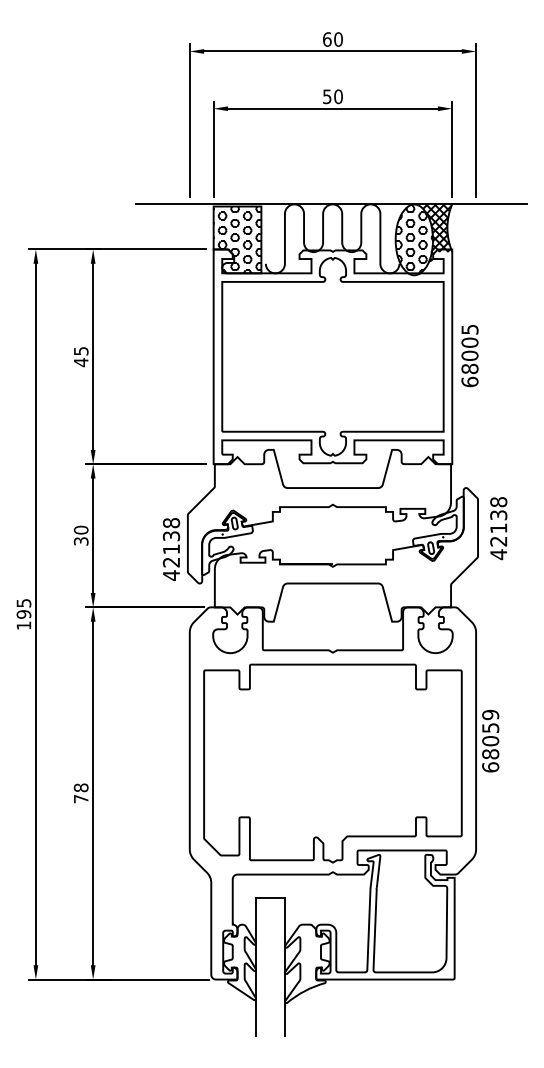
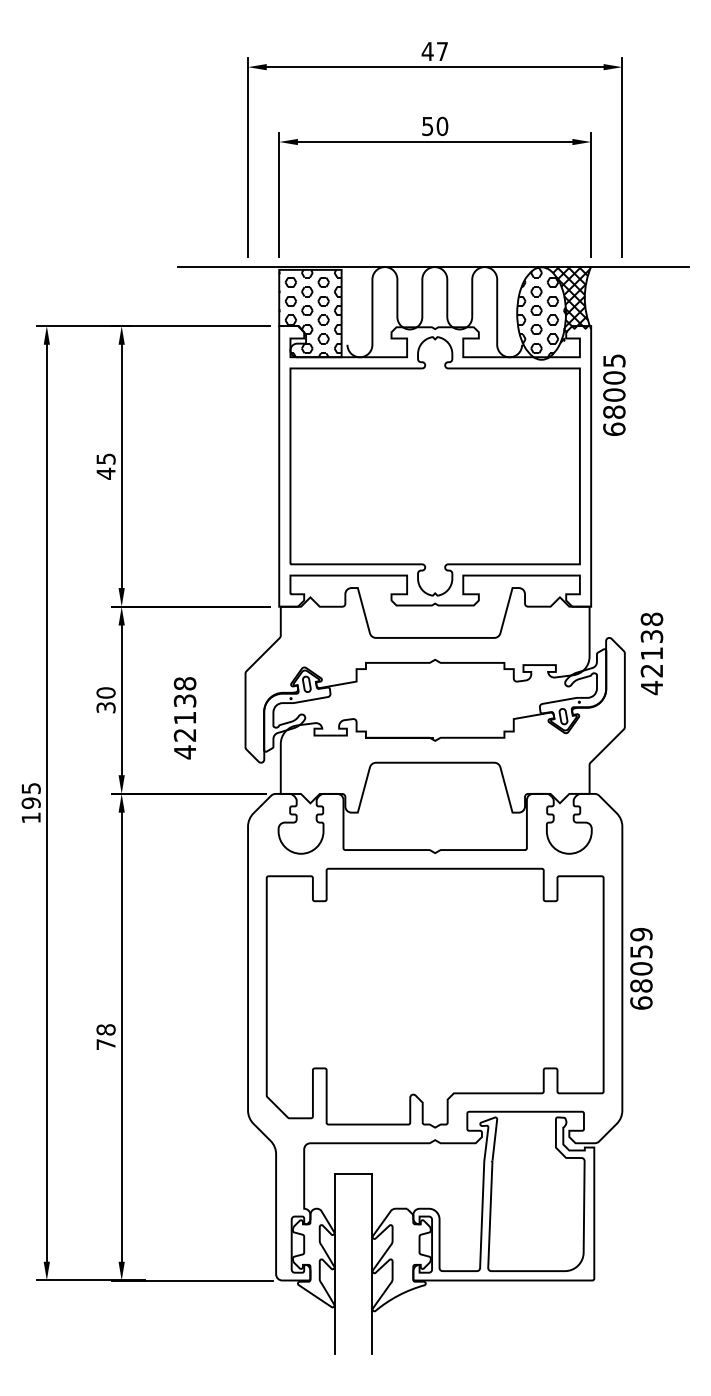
text: (332, 39) -> (434, 51), 60 -> 47
text: (470, 355) -> (614, 394), moved
text: (498, 528) -> (651, 653), moved
text: (171, 549) -> (184, 718), moved

